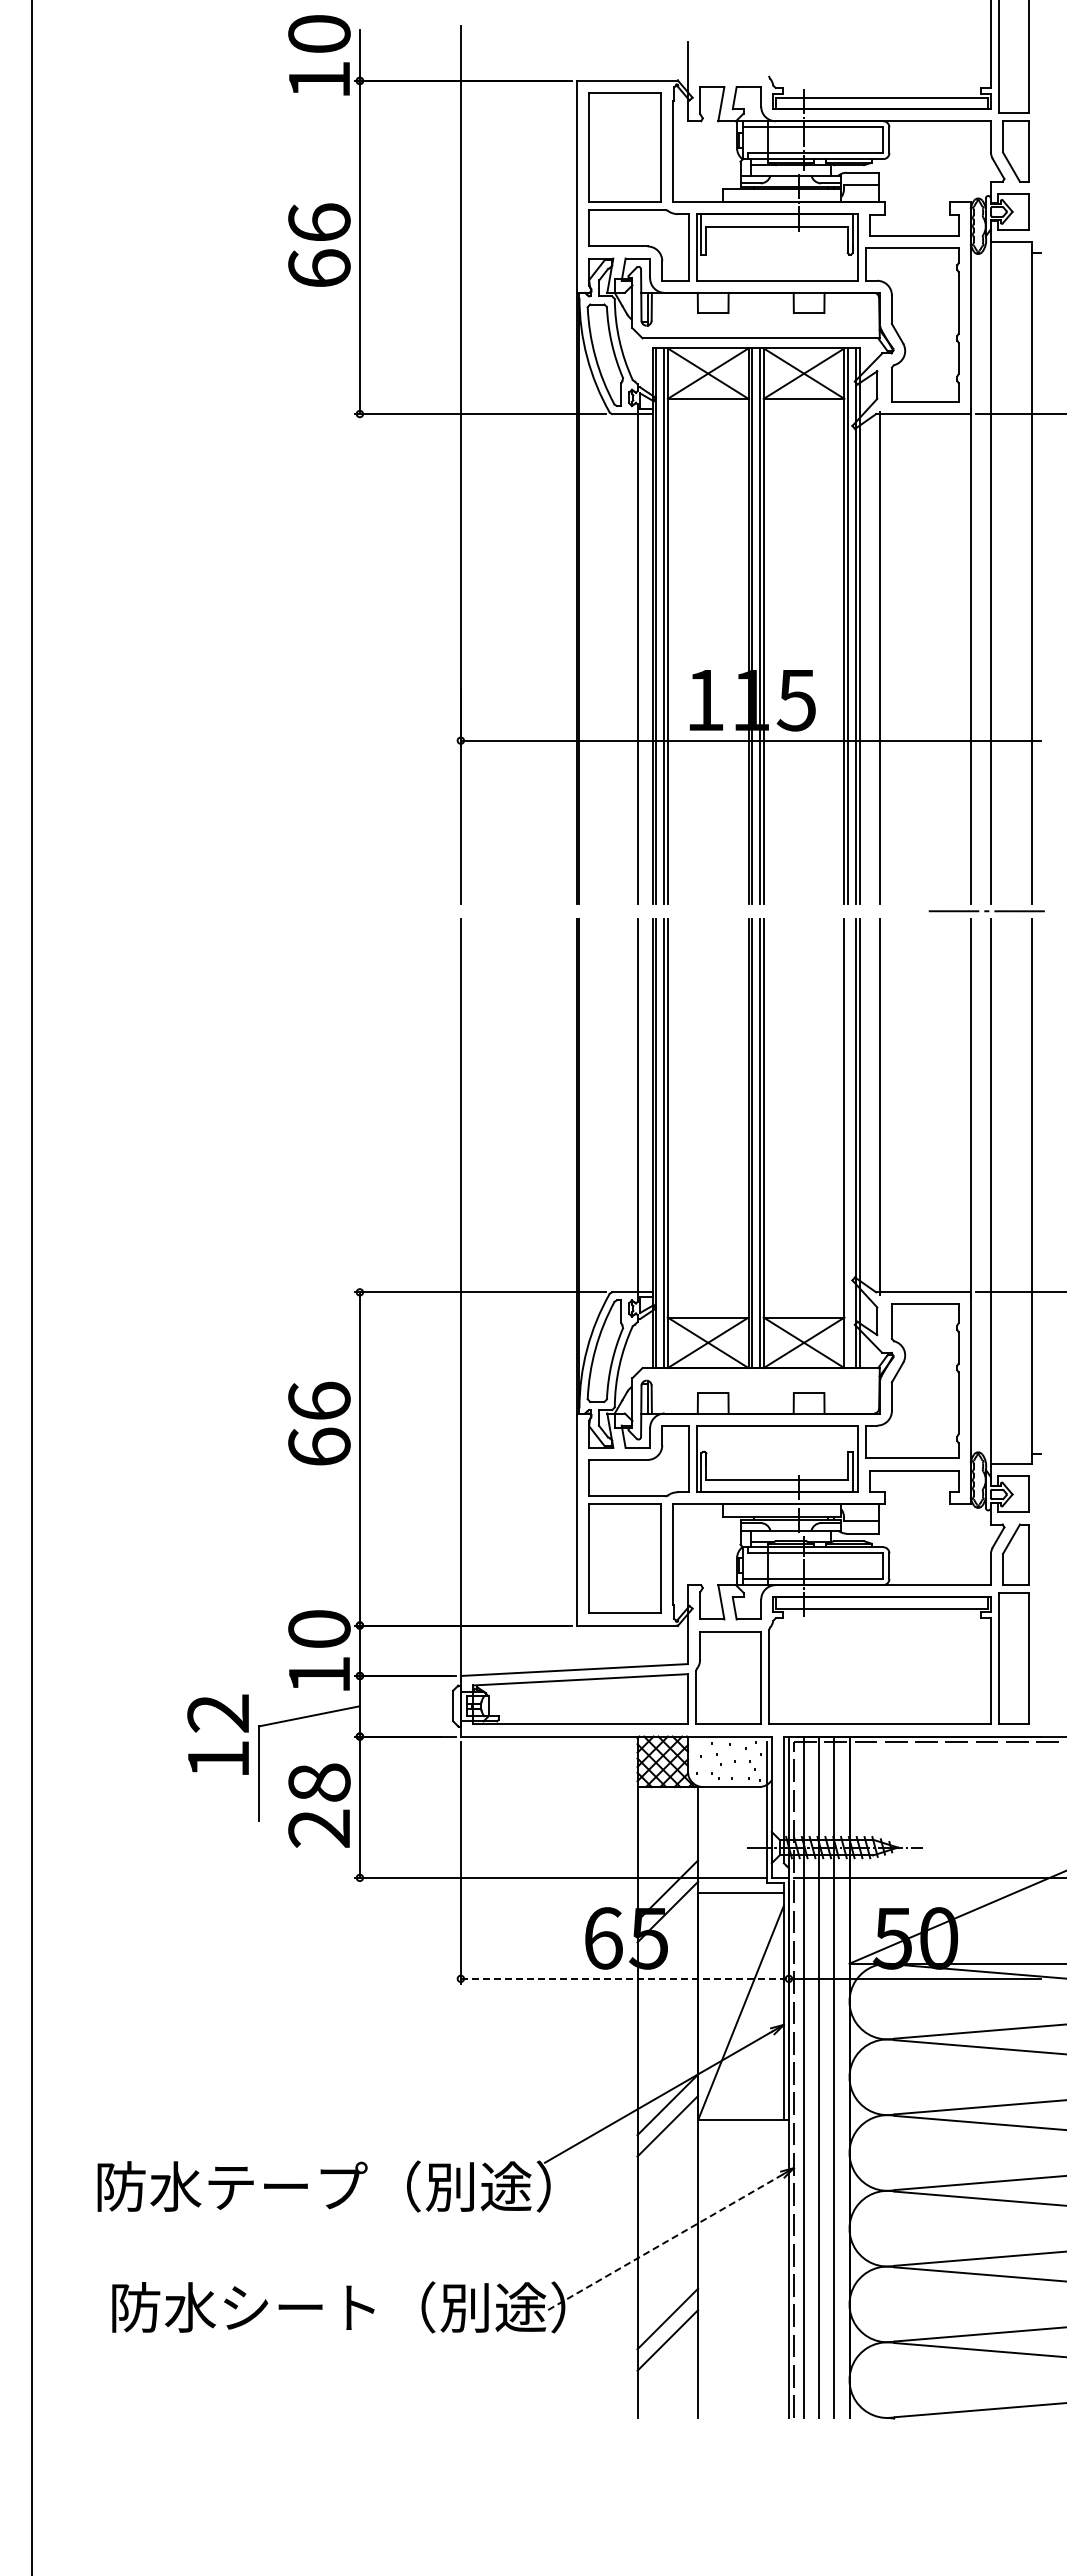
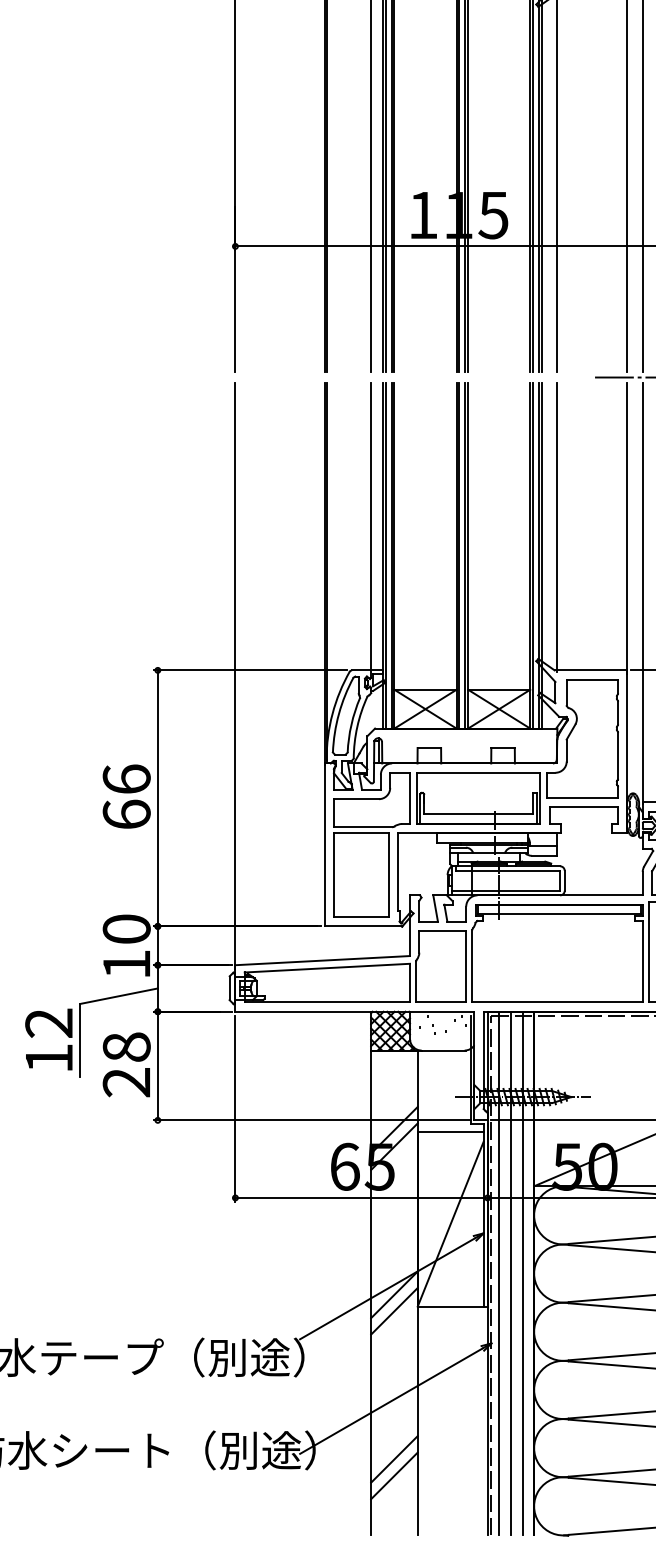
line: (848, 1143) -> (533, 555), added
text: (319, 1423) -> (126, 796), moved
text: (217, 1734) -> (48, 1039), moved
line: (625, 1978) -> (361, 1197), dashed -> solid
line: (663, 2243) -> (391, 1401), dashed -> solid

